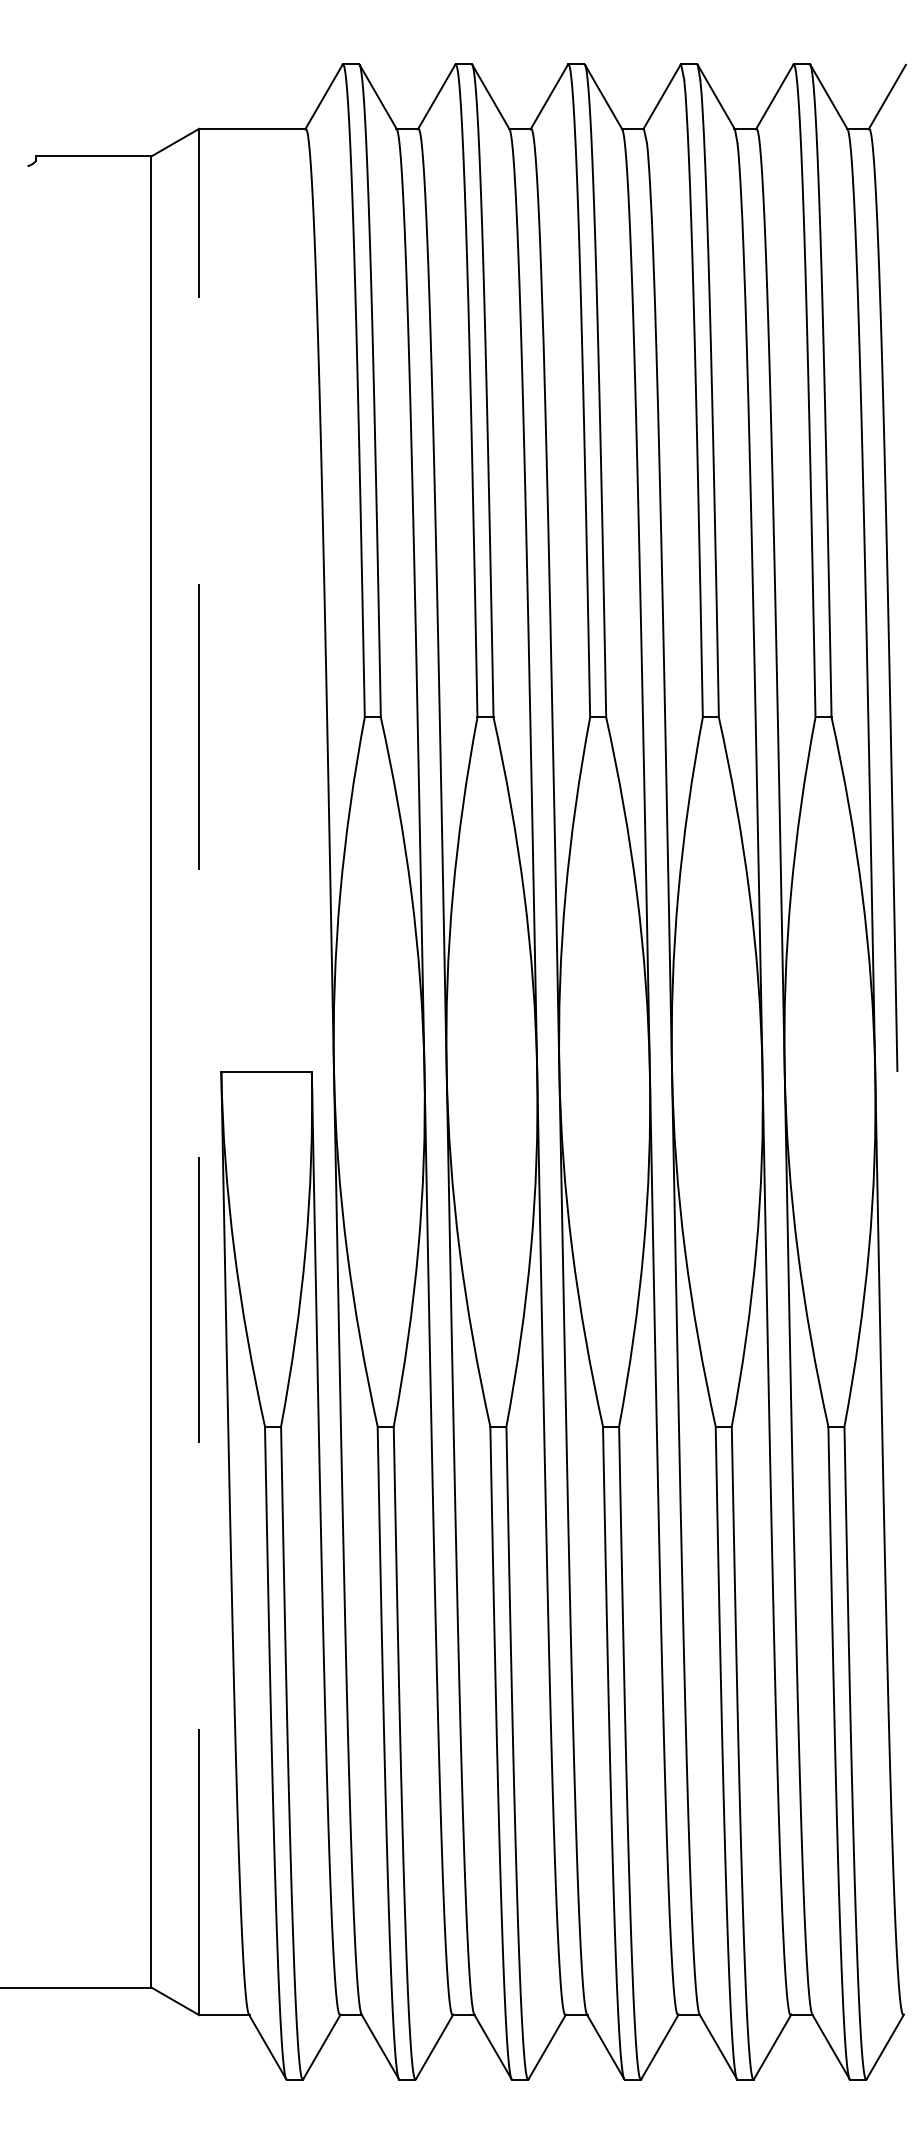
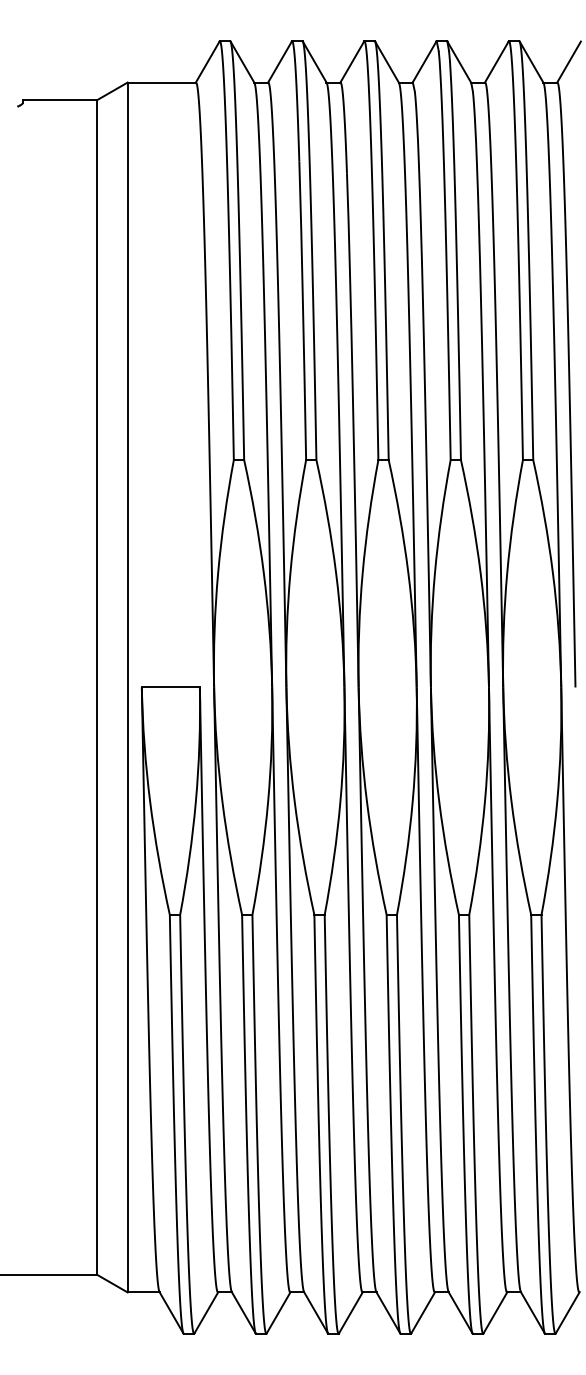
line: (198, 1072) -> (127, 687), dashed -> solid

